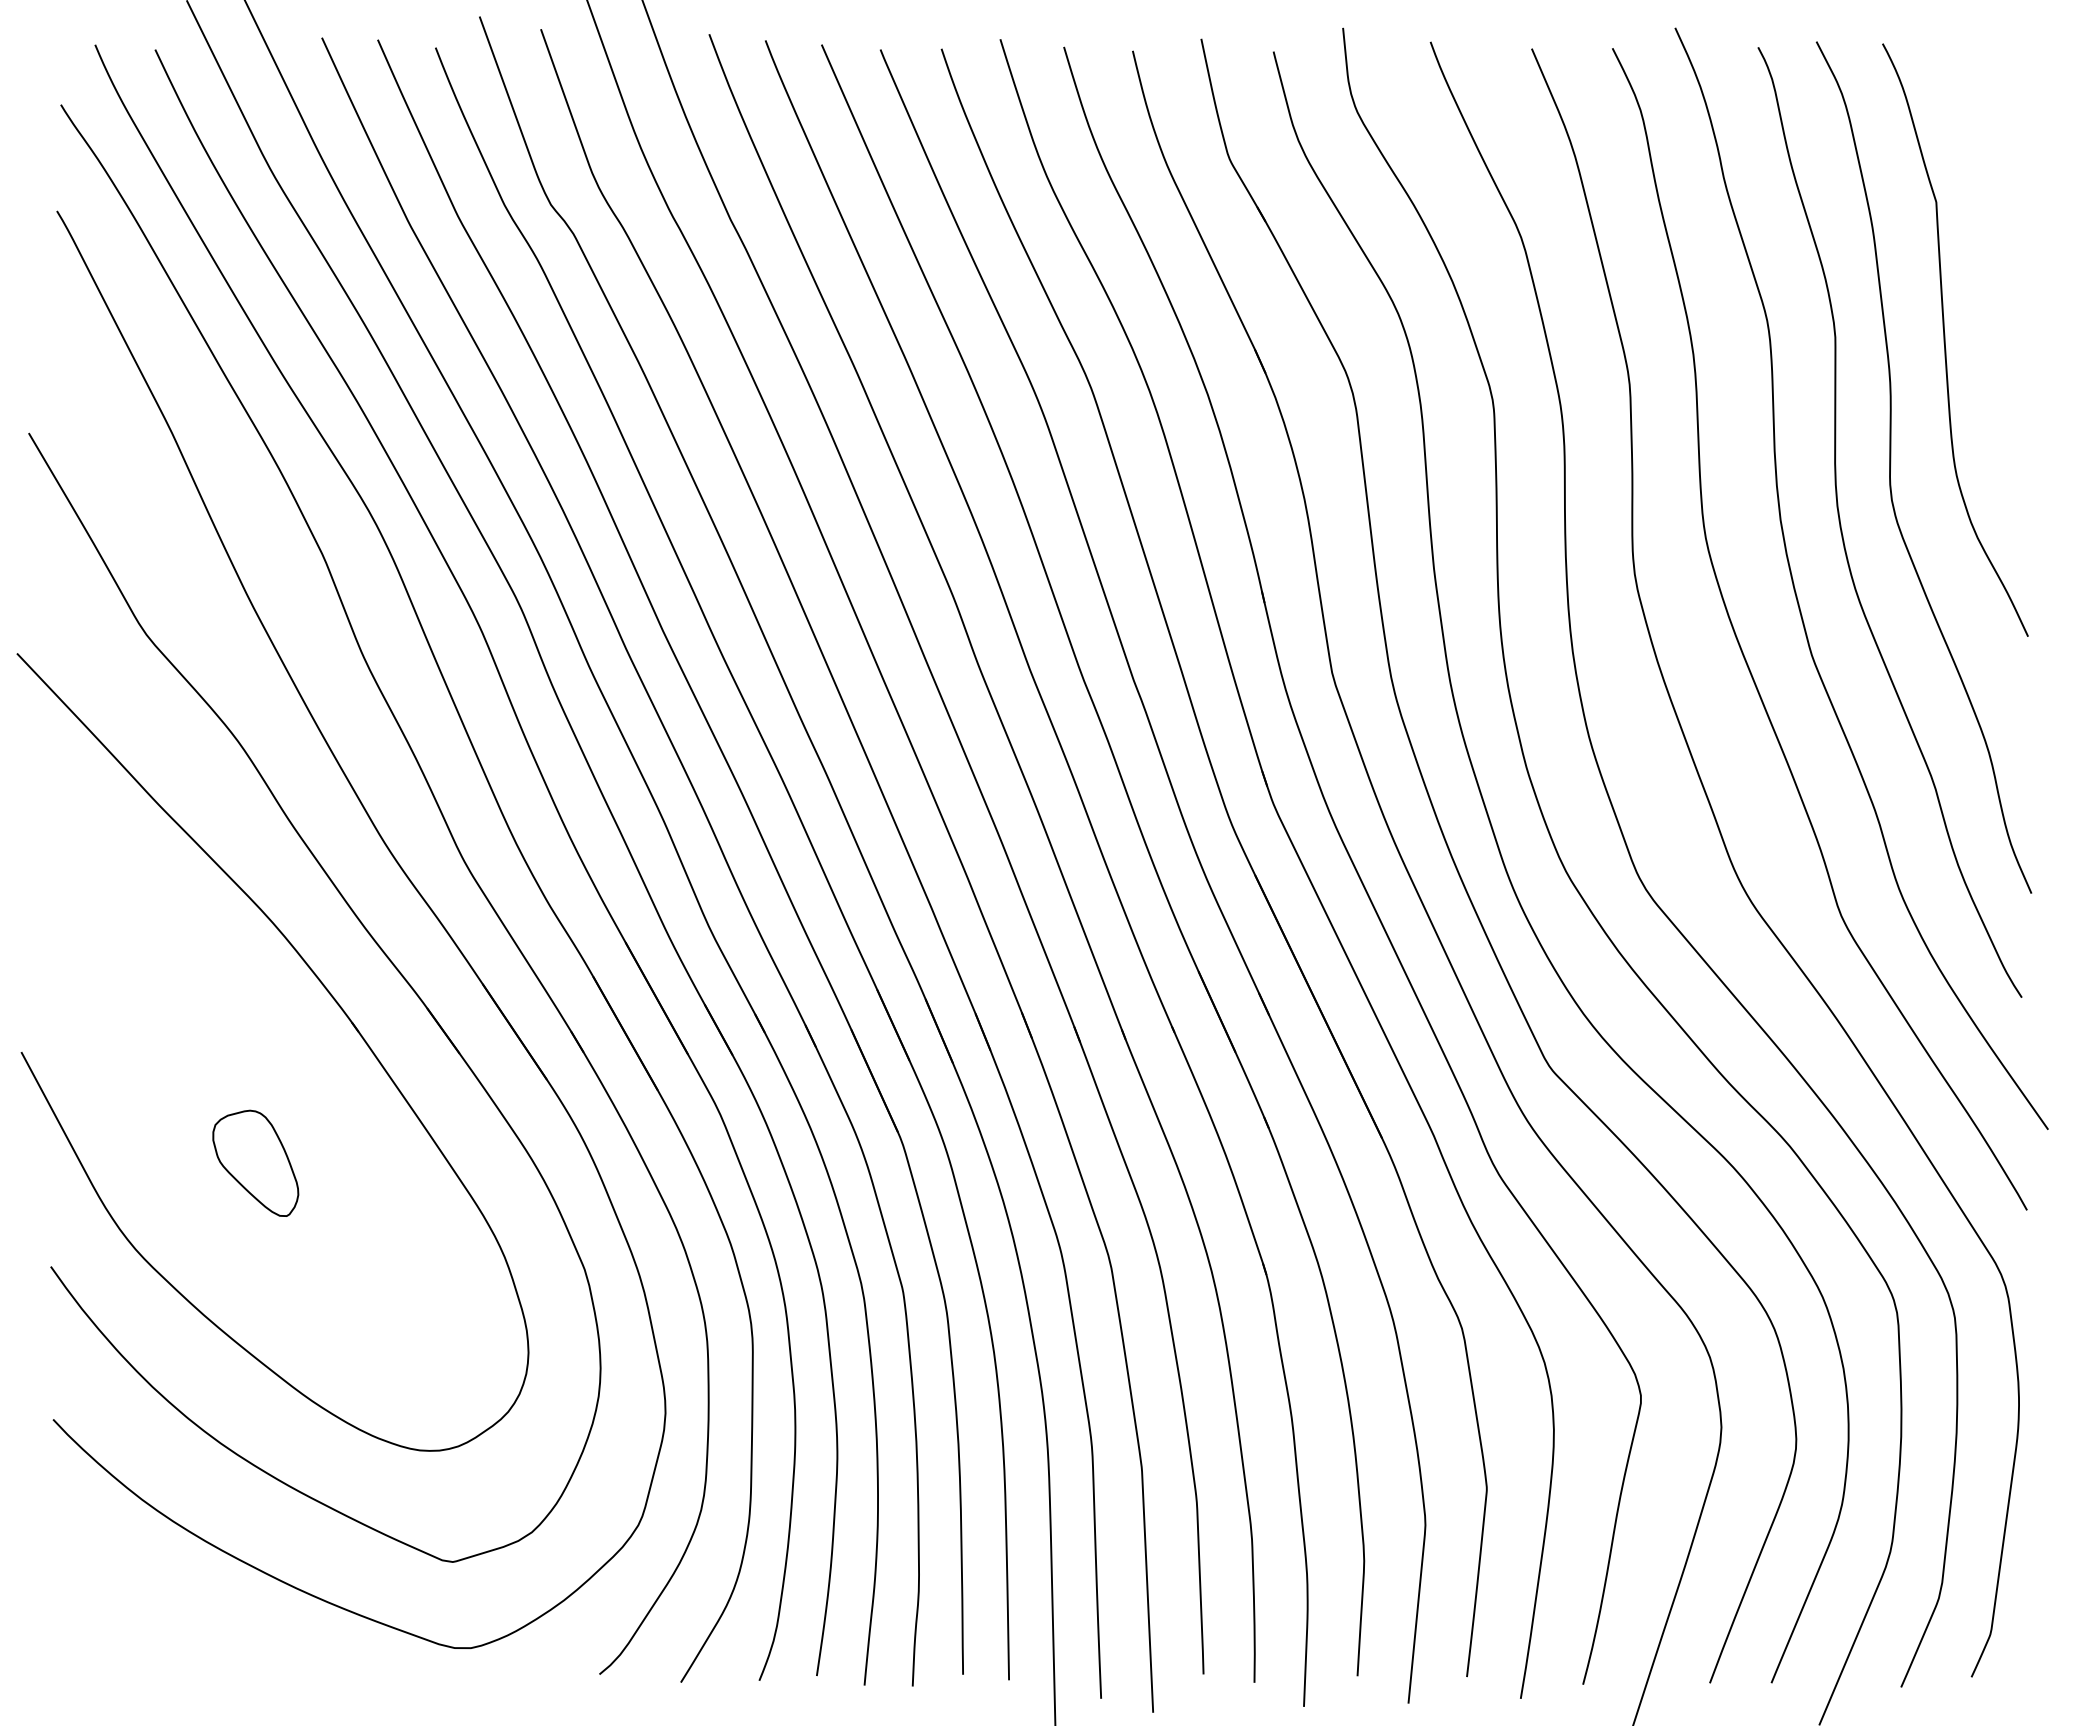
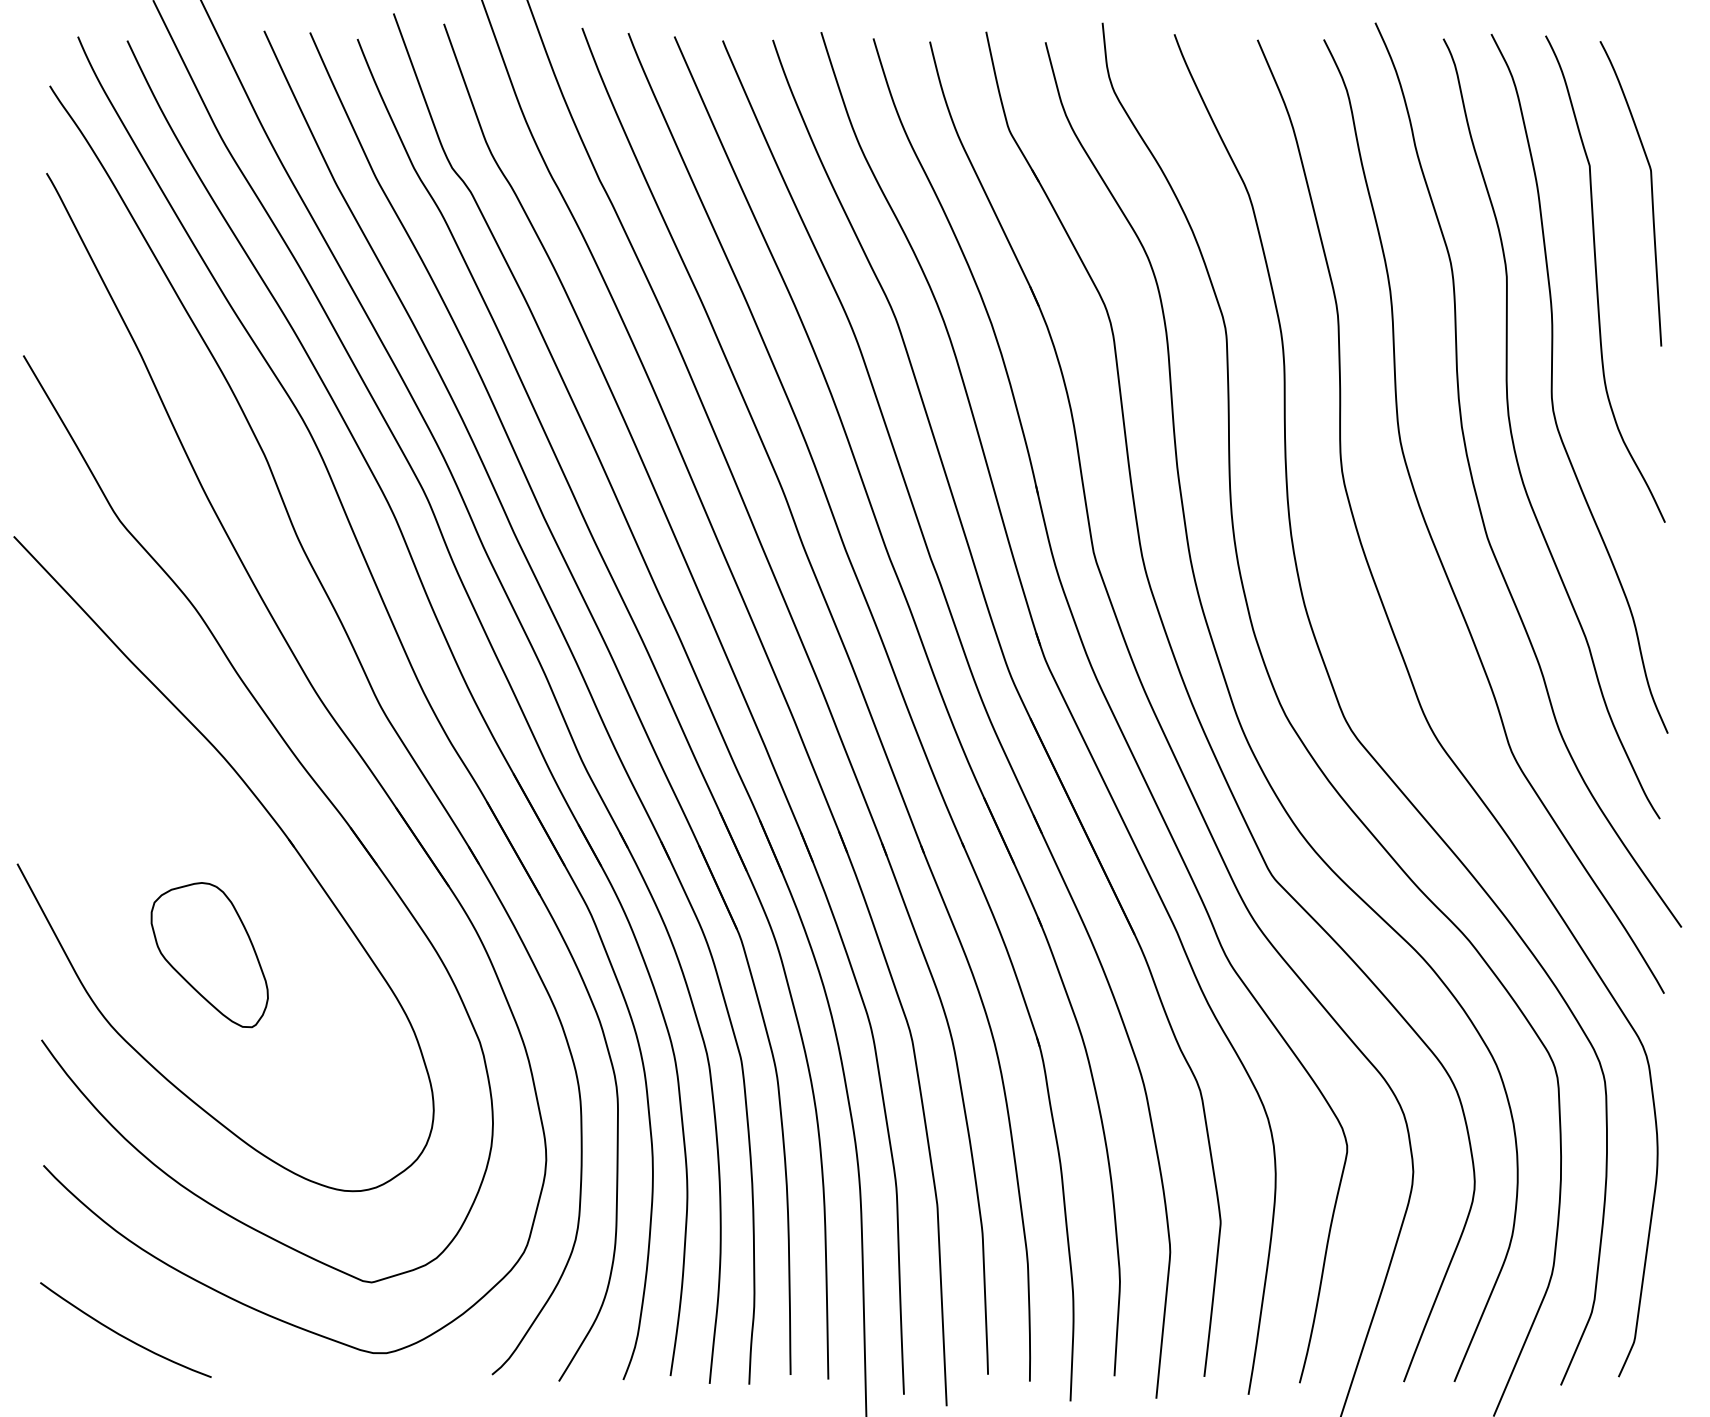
curve: (2011, 236) -> (1651, 194), added
part: (255, 1163) -> (209, 955), size x1.67
curve: (149, 1626) -> (122, 1335), added

